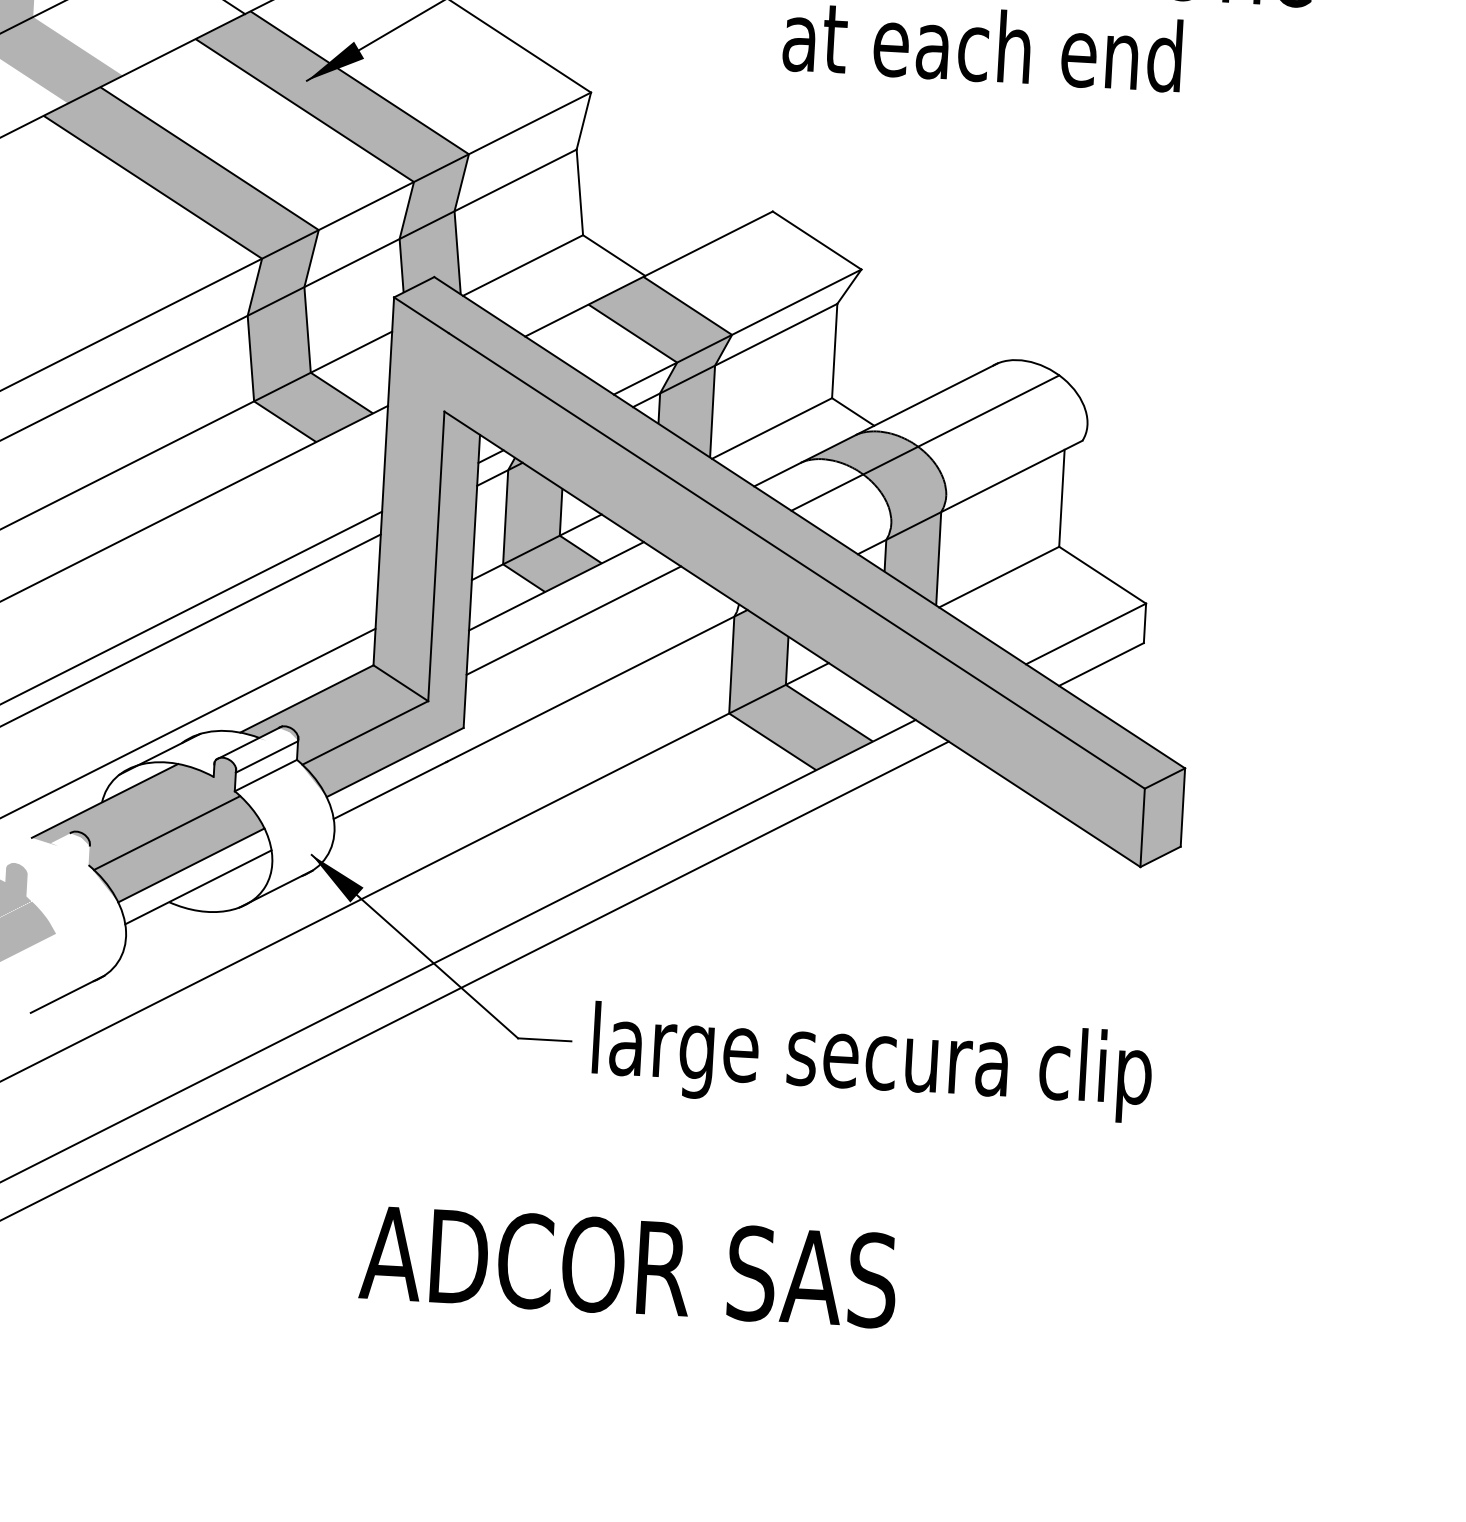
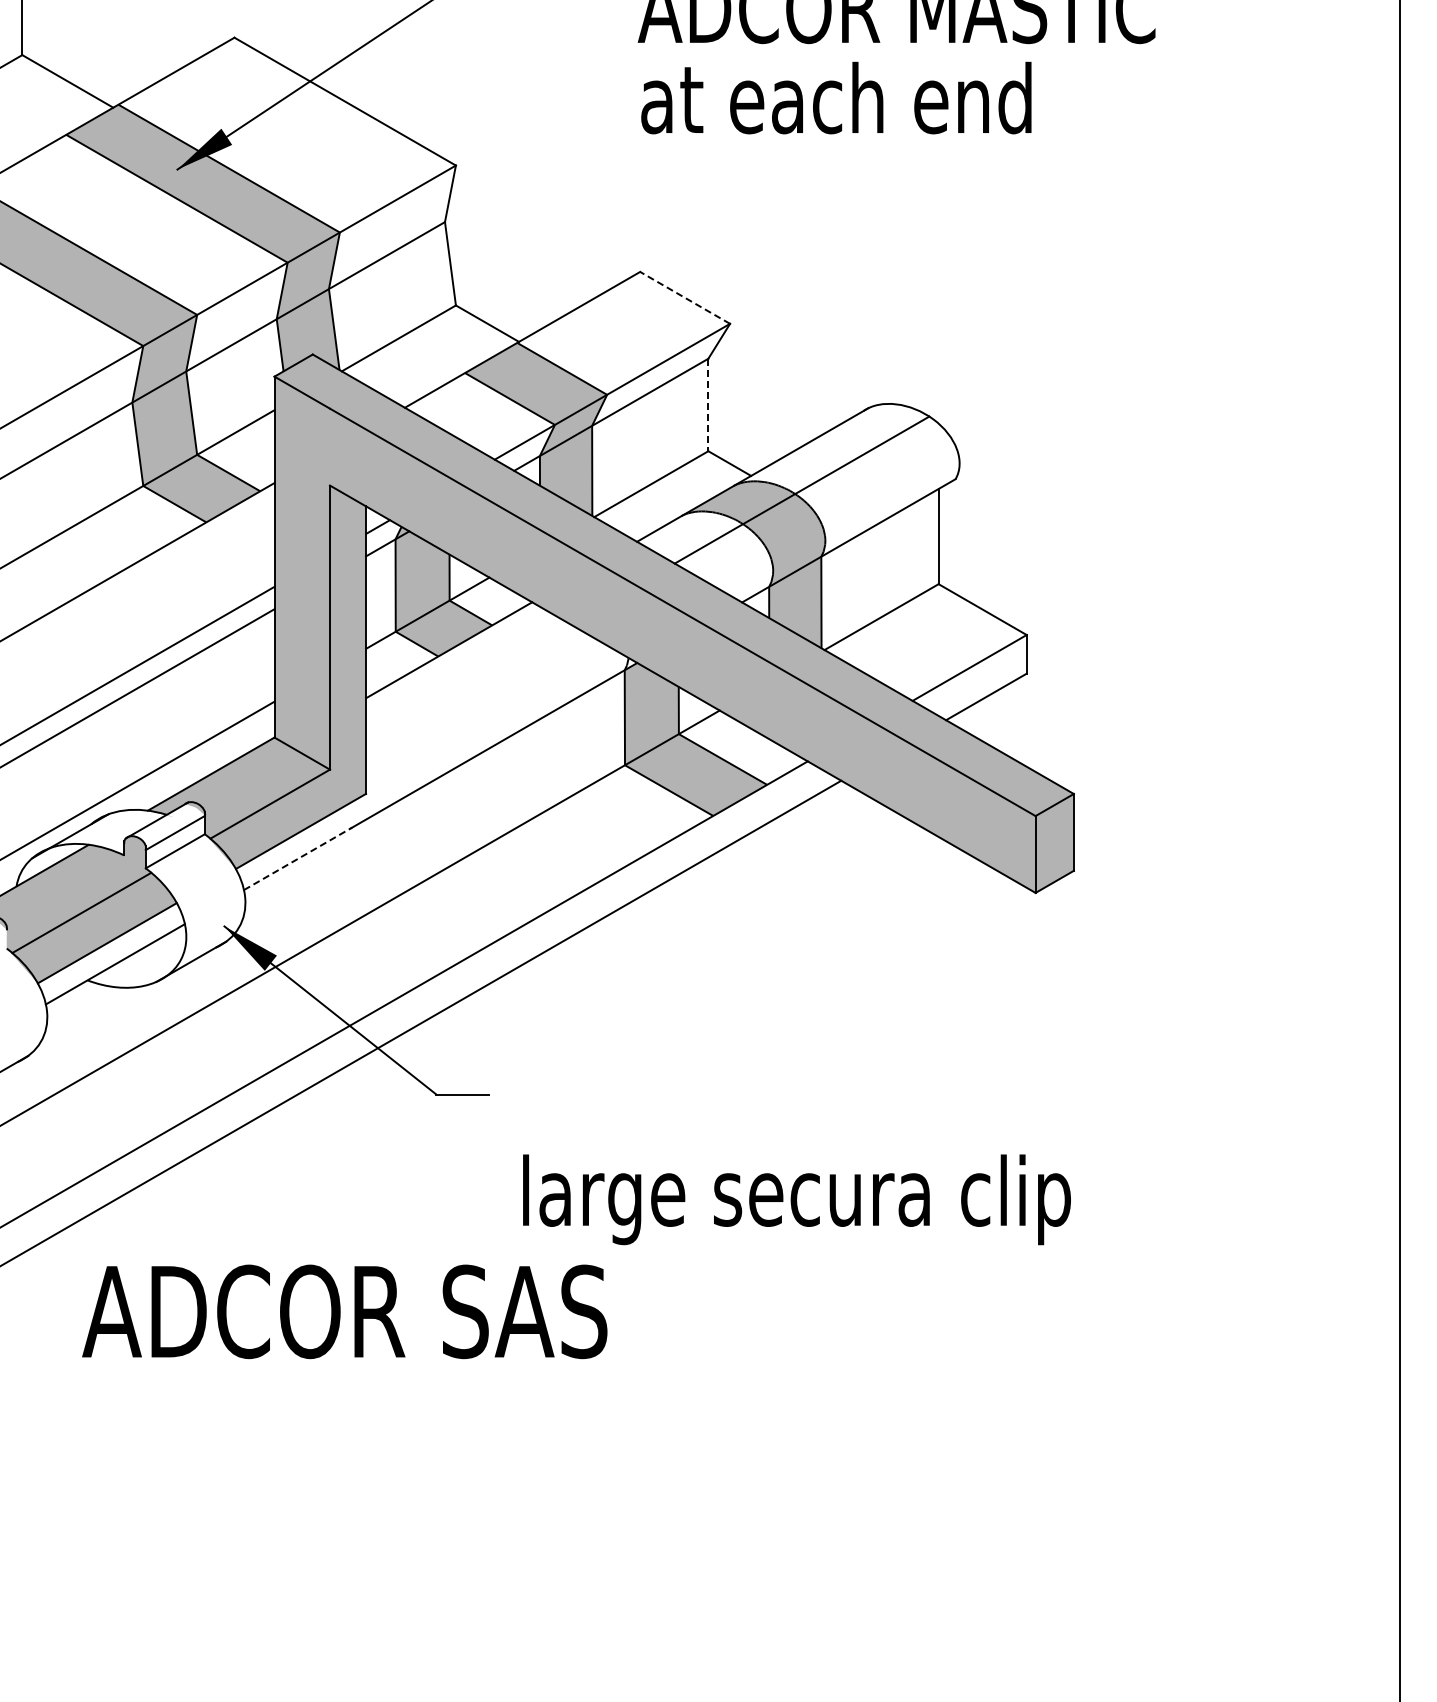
line: (817, 240) -> (685, 297), solid -> dashed
line: (834, 351) -> (708, 405), solid -> dashed
line: (573, 620) -> (467, 682), removed
line: (391, 789) -> (298, 858), solid -> dashed
text: (871, 1062) -> (796, 1199), moved
text: (628, 1266) -> (344, 1311), moved

